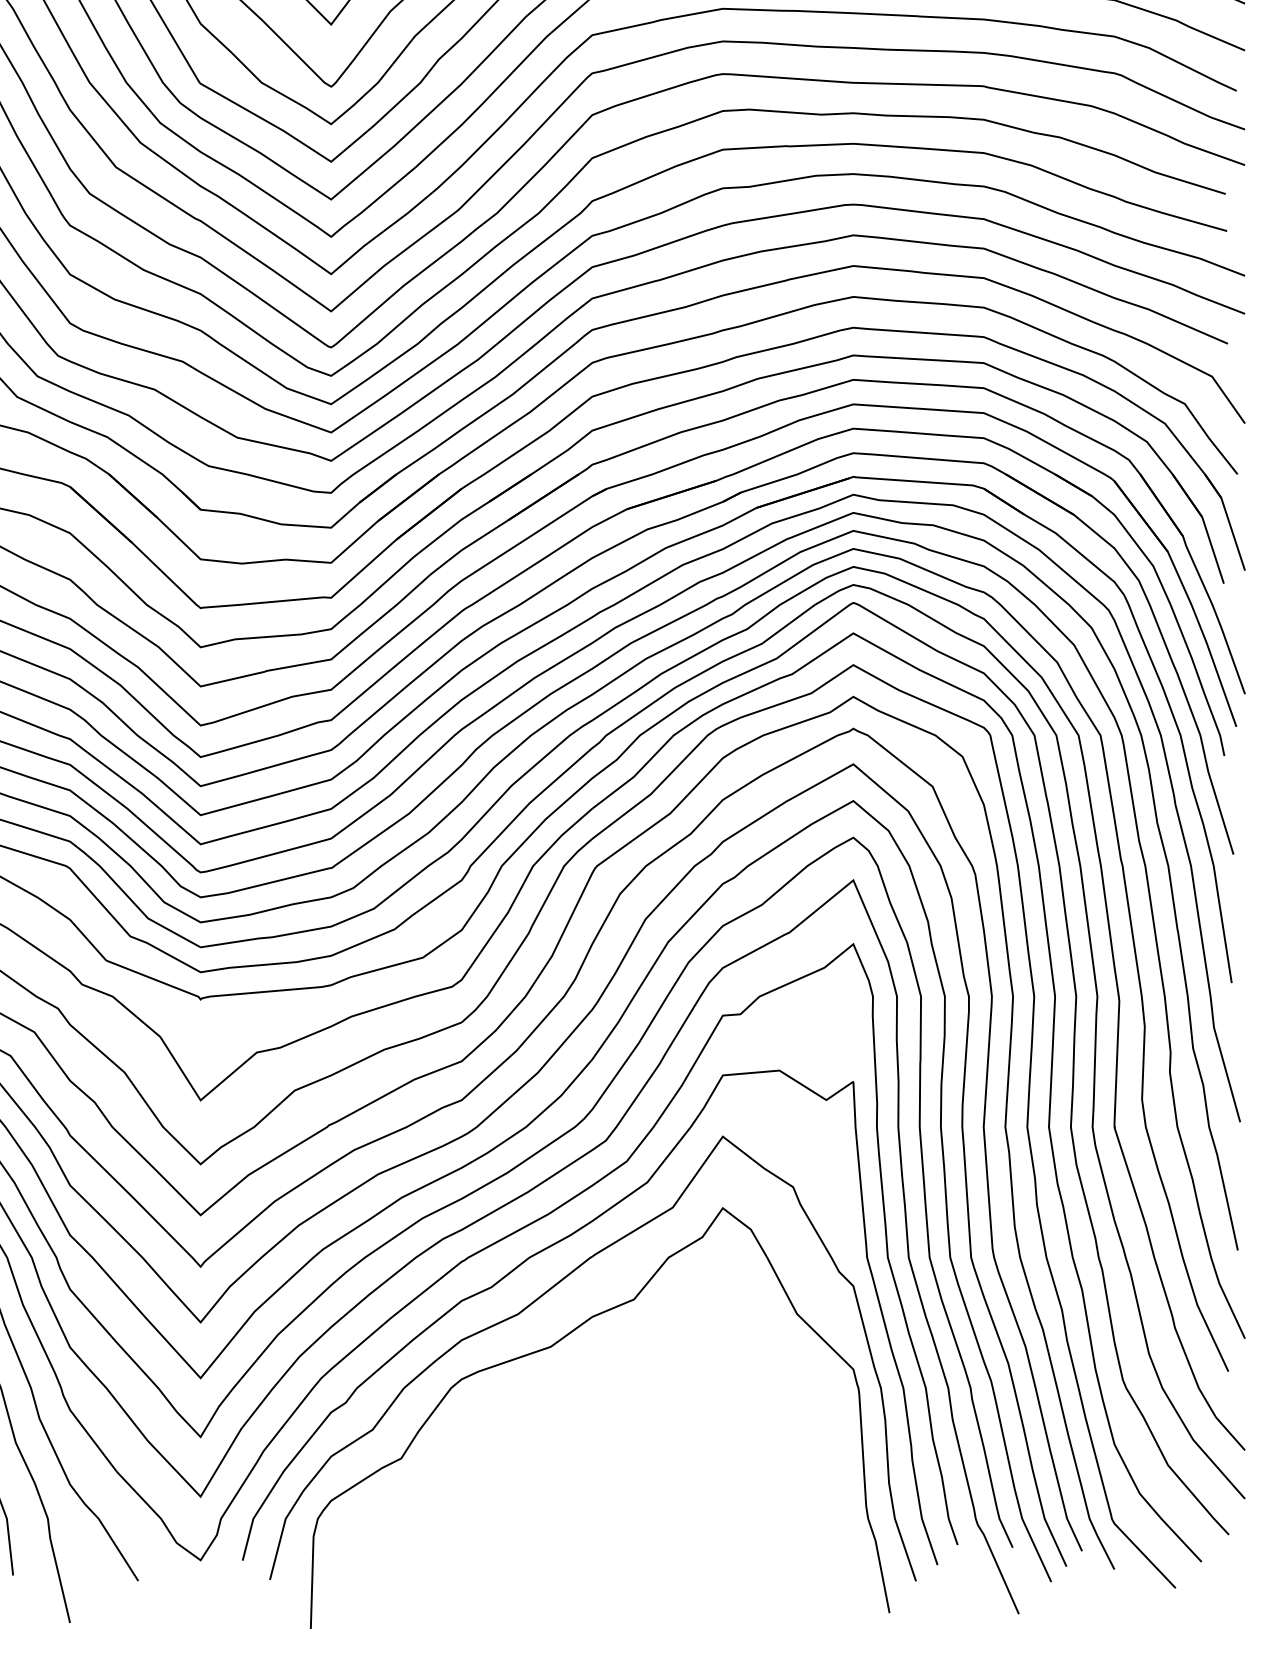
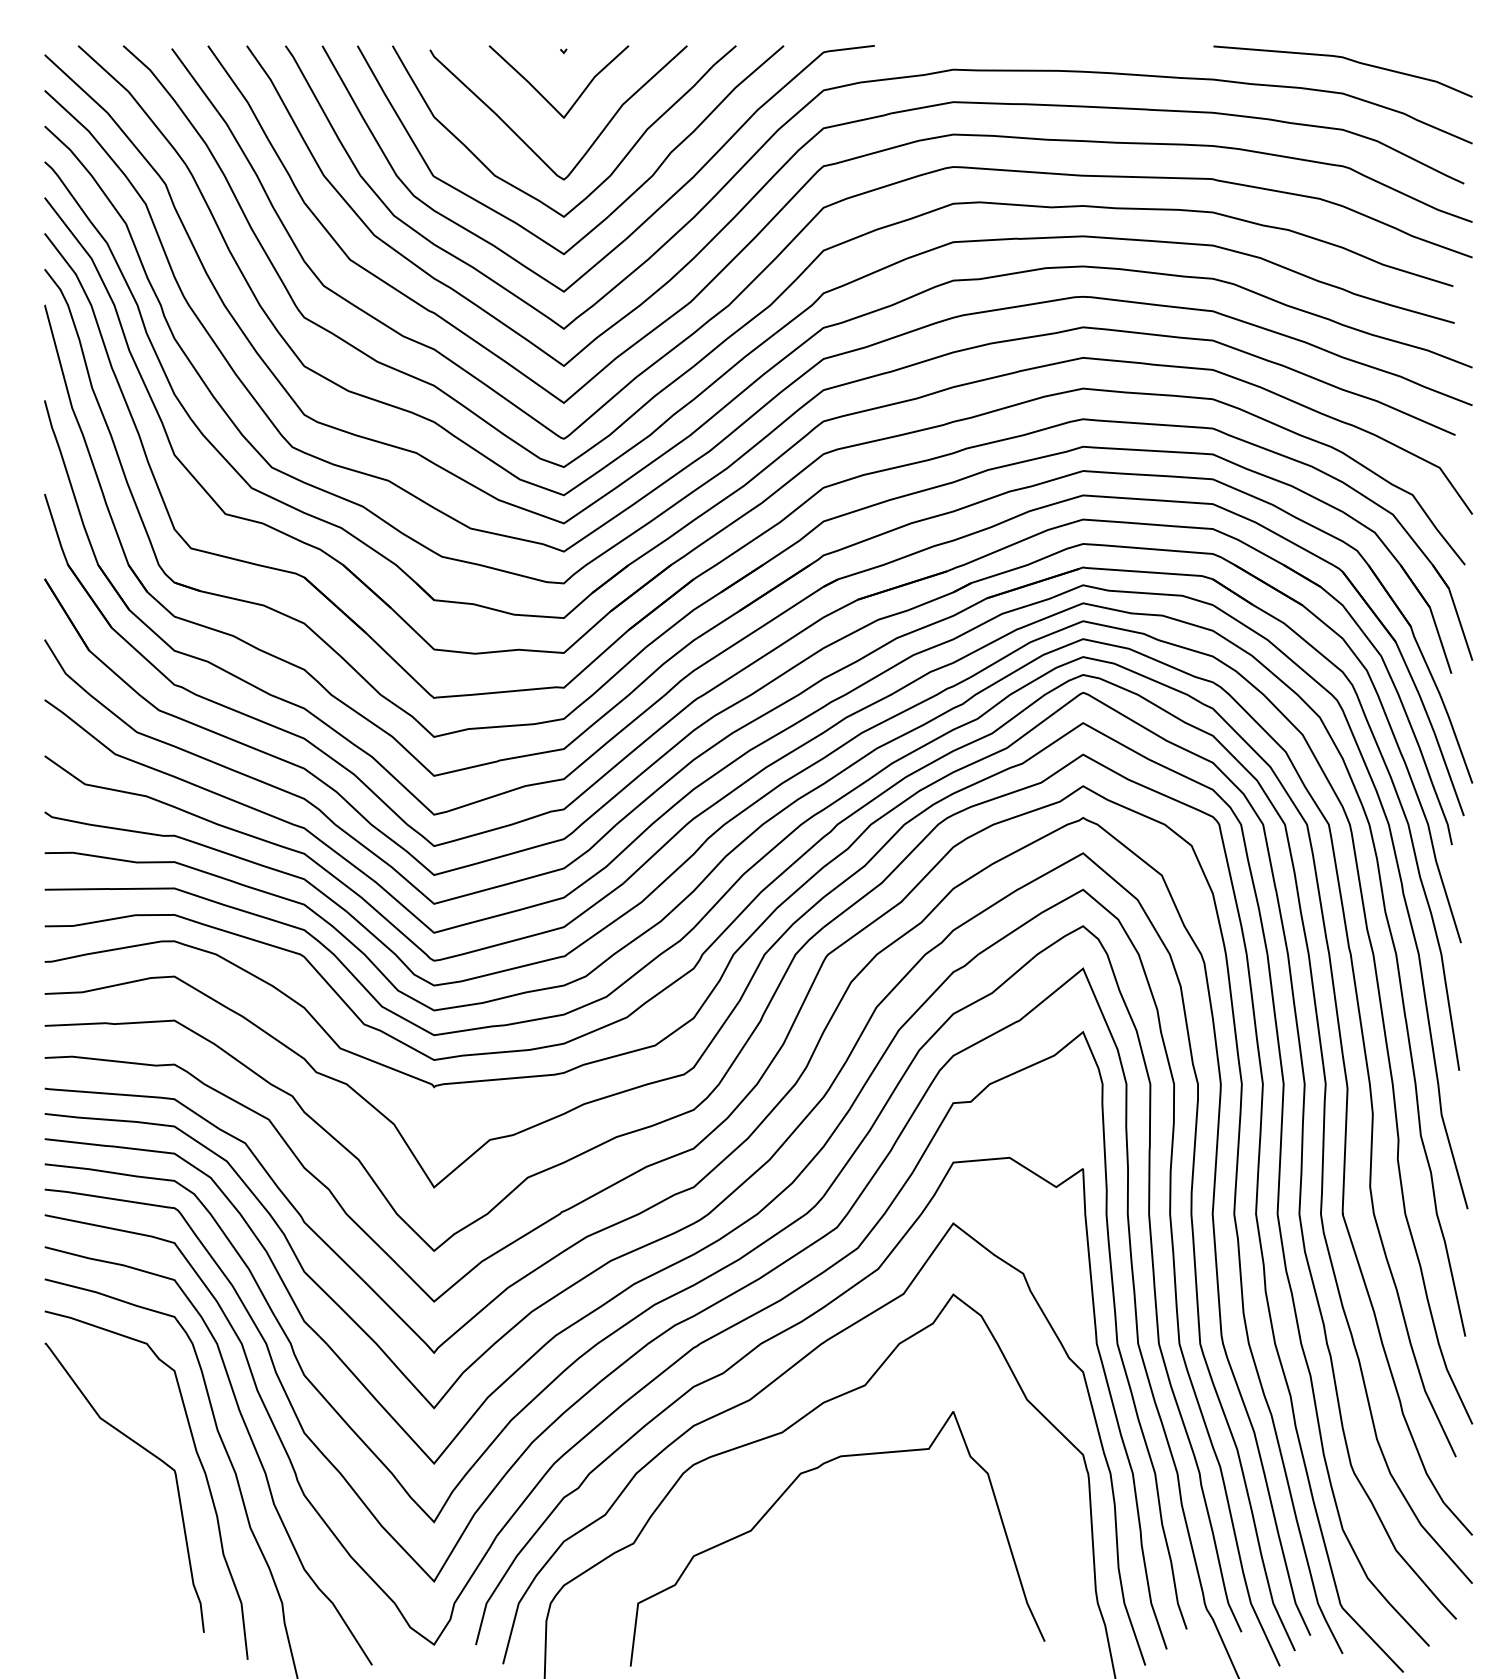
curve: (551, 1411) -> (782, 1496), added

